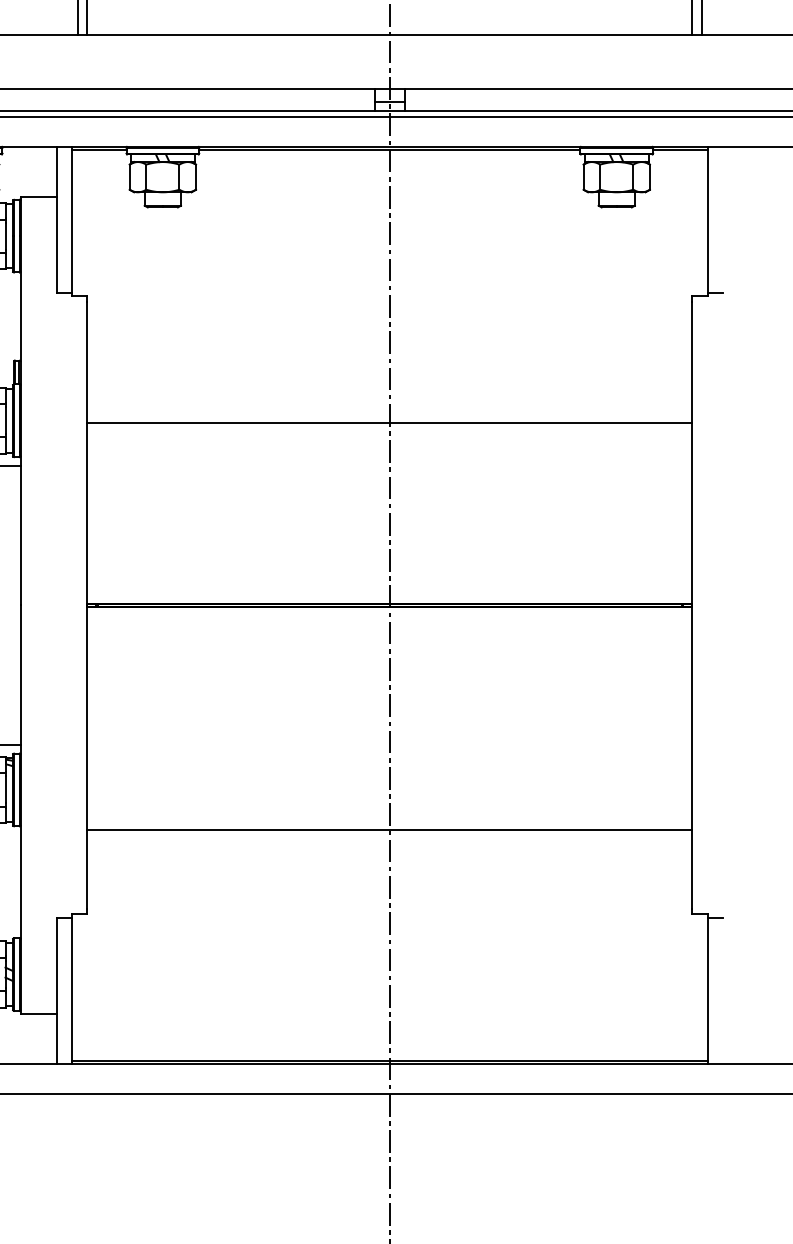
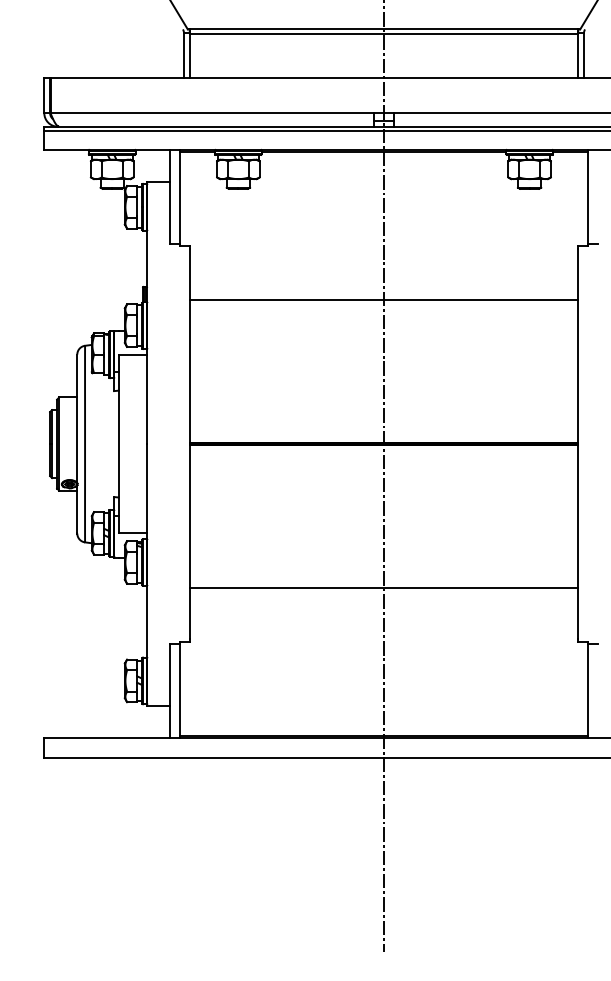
line: (389, 423) -> (383, 300), moved

